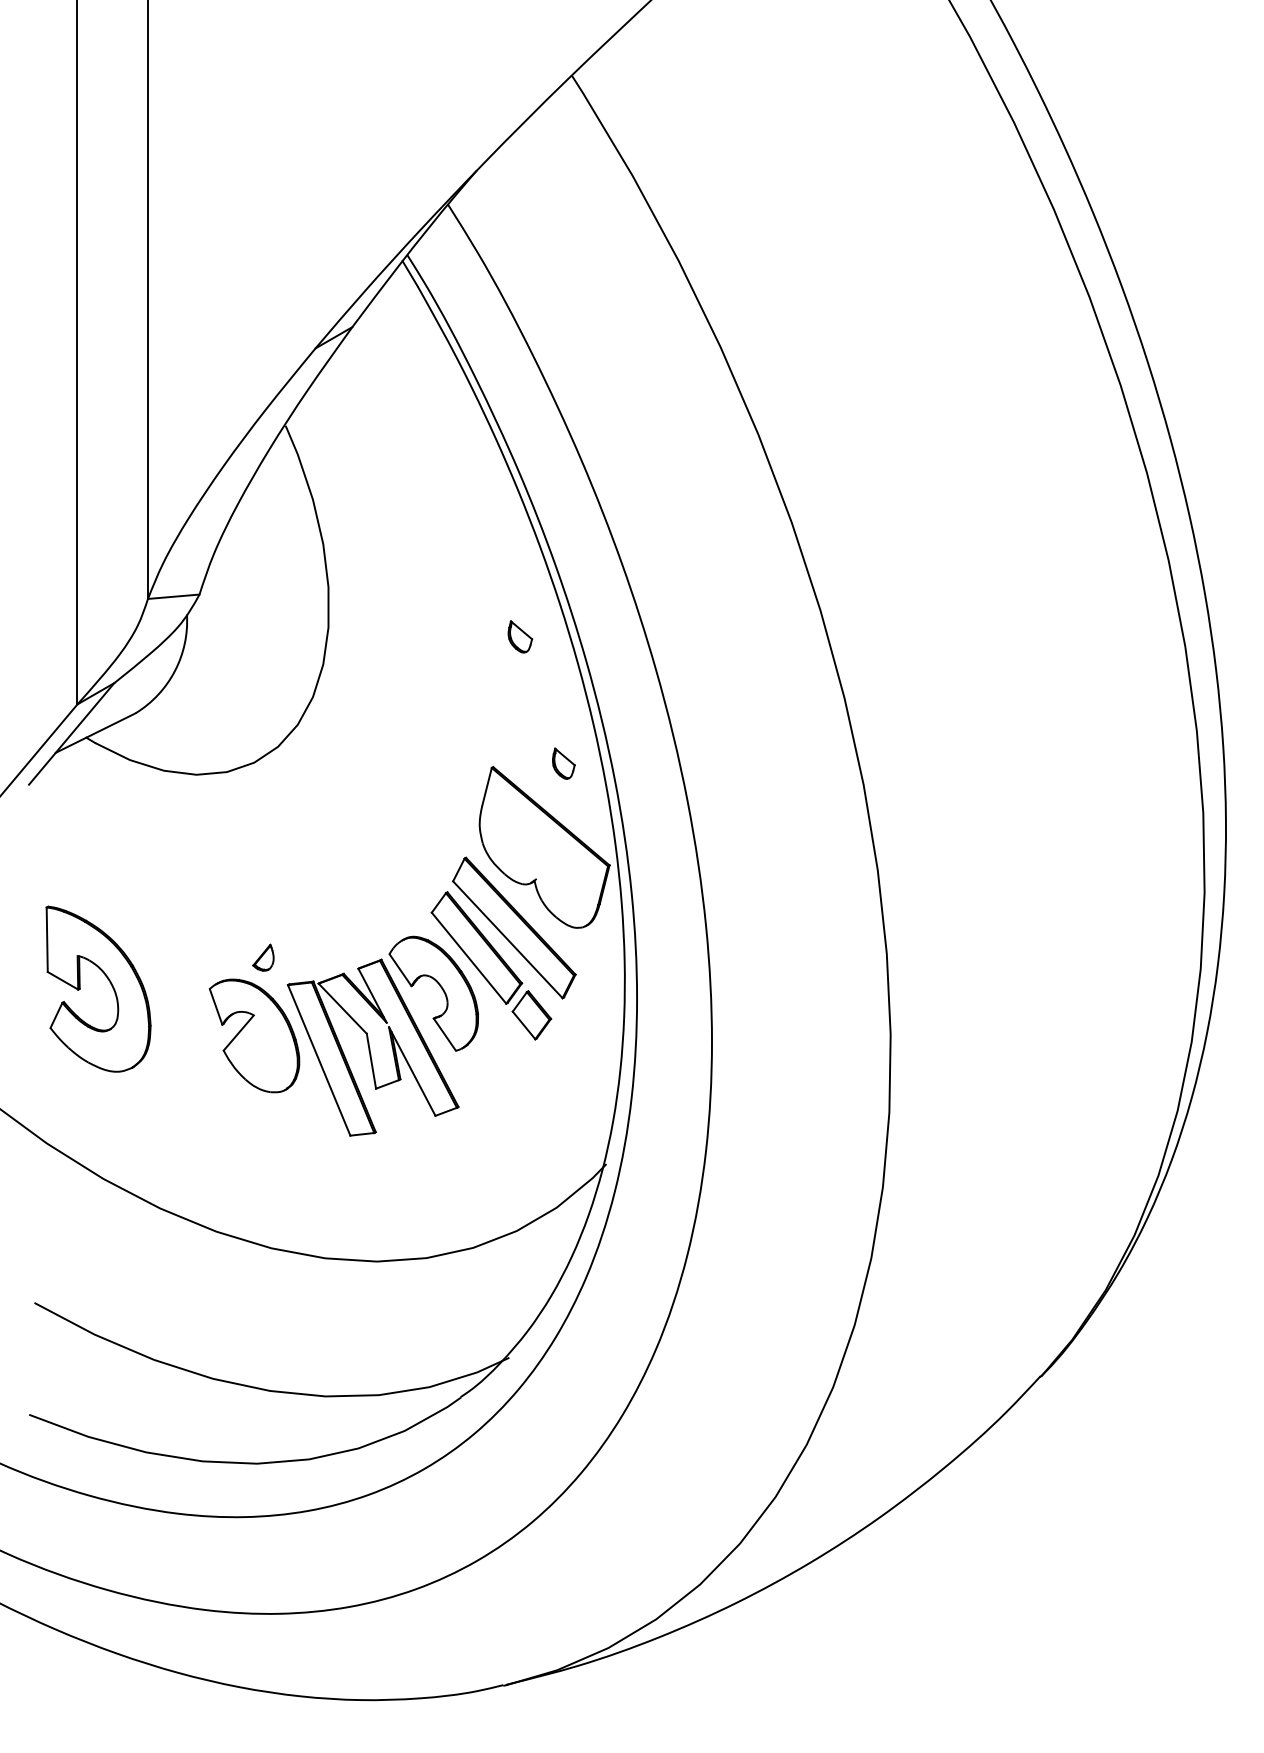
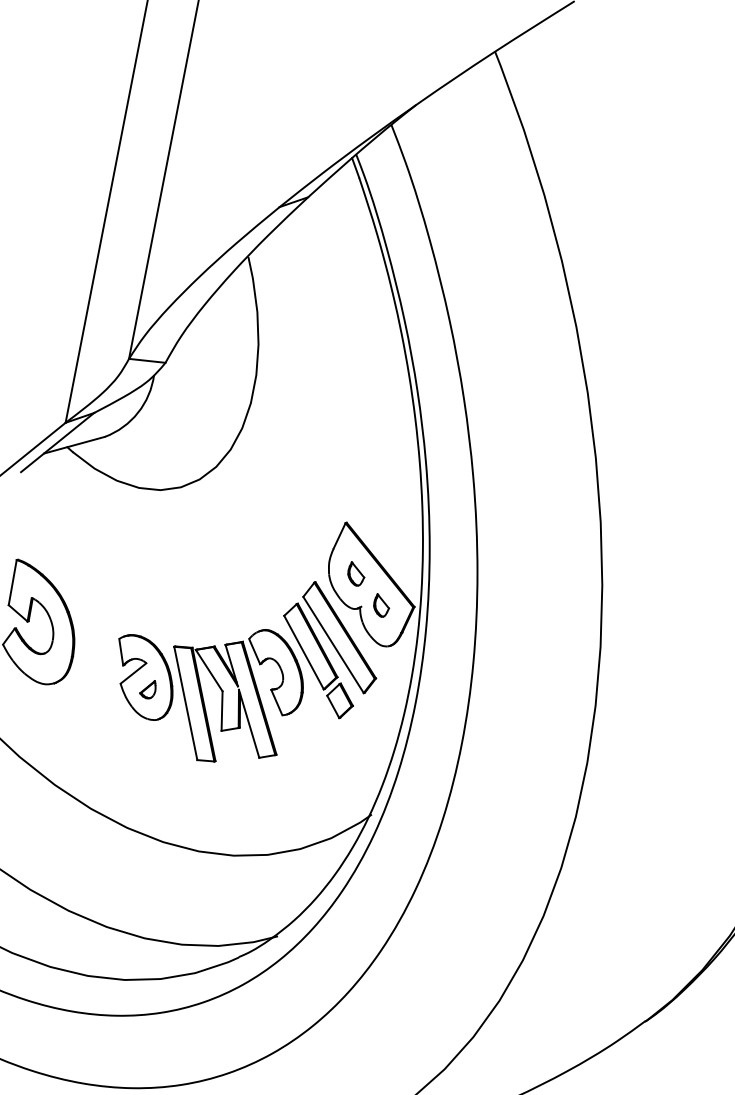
part: (520, 636) -> (356, 574), moved
part: (563, 763) -> (381, 605), moved
part: (263, 957) -> (148, 689), moved

